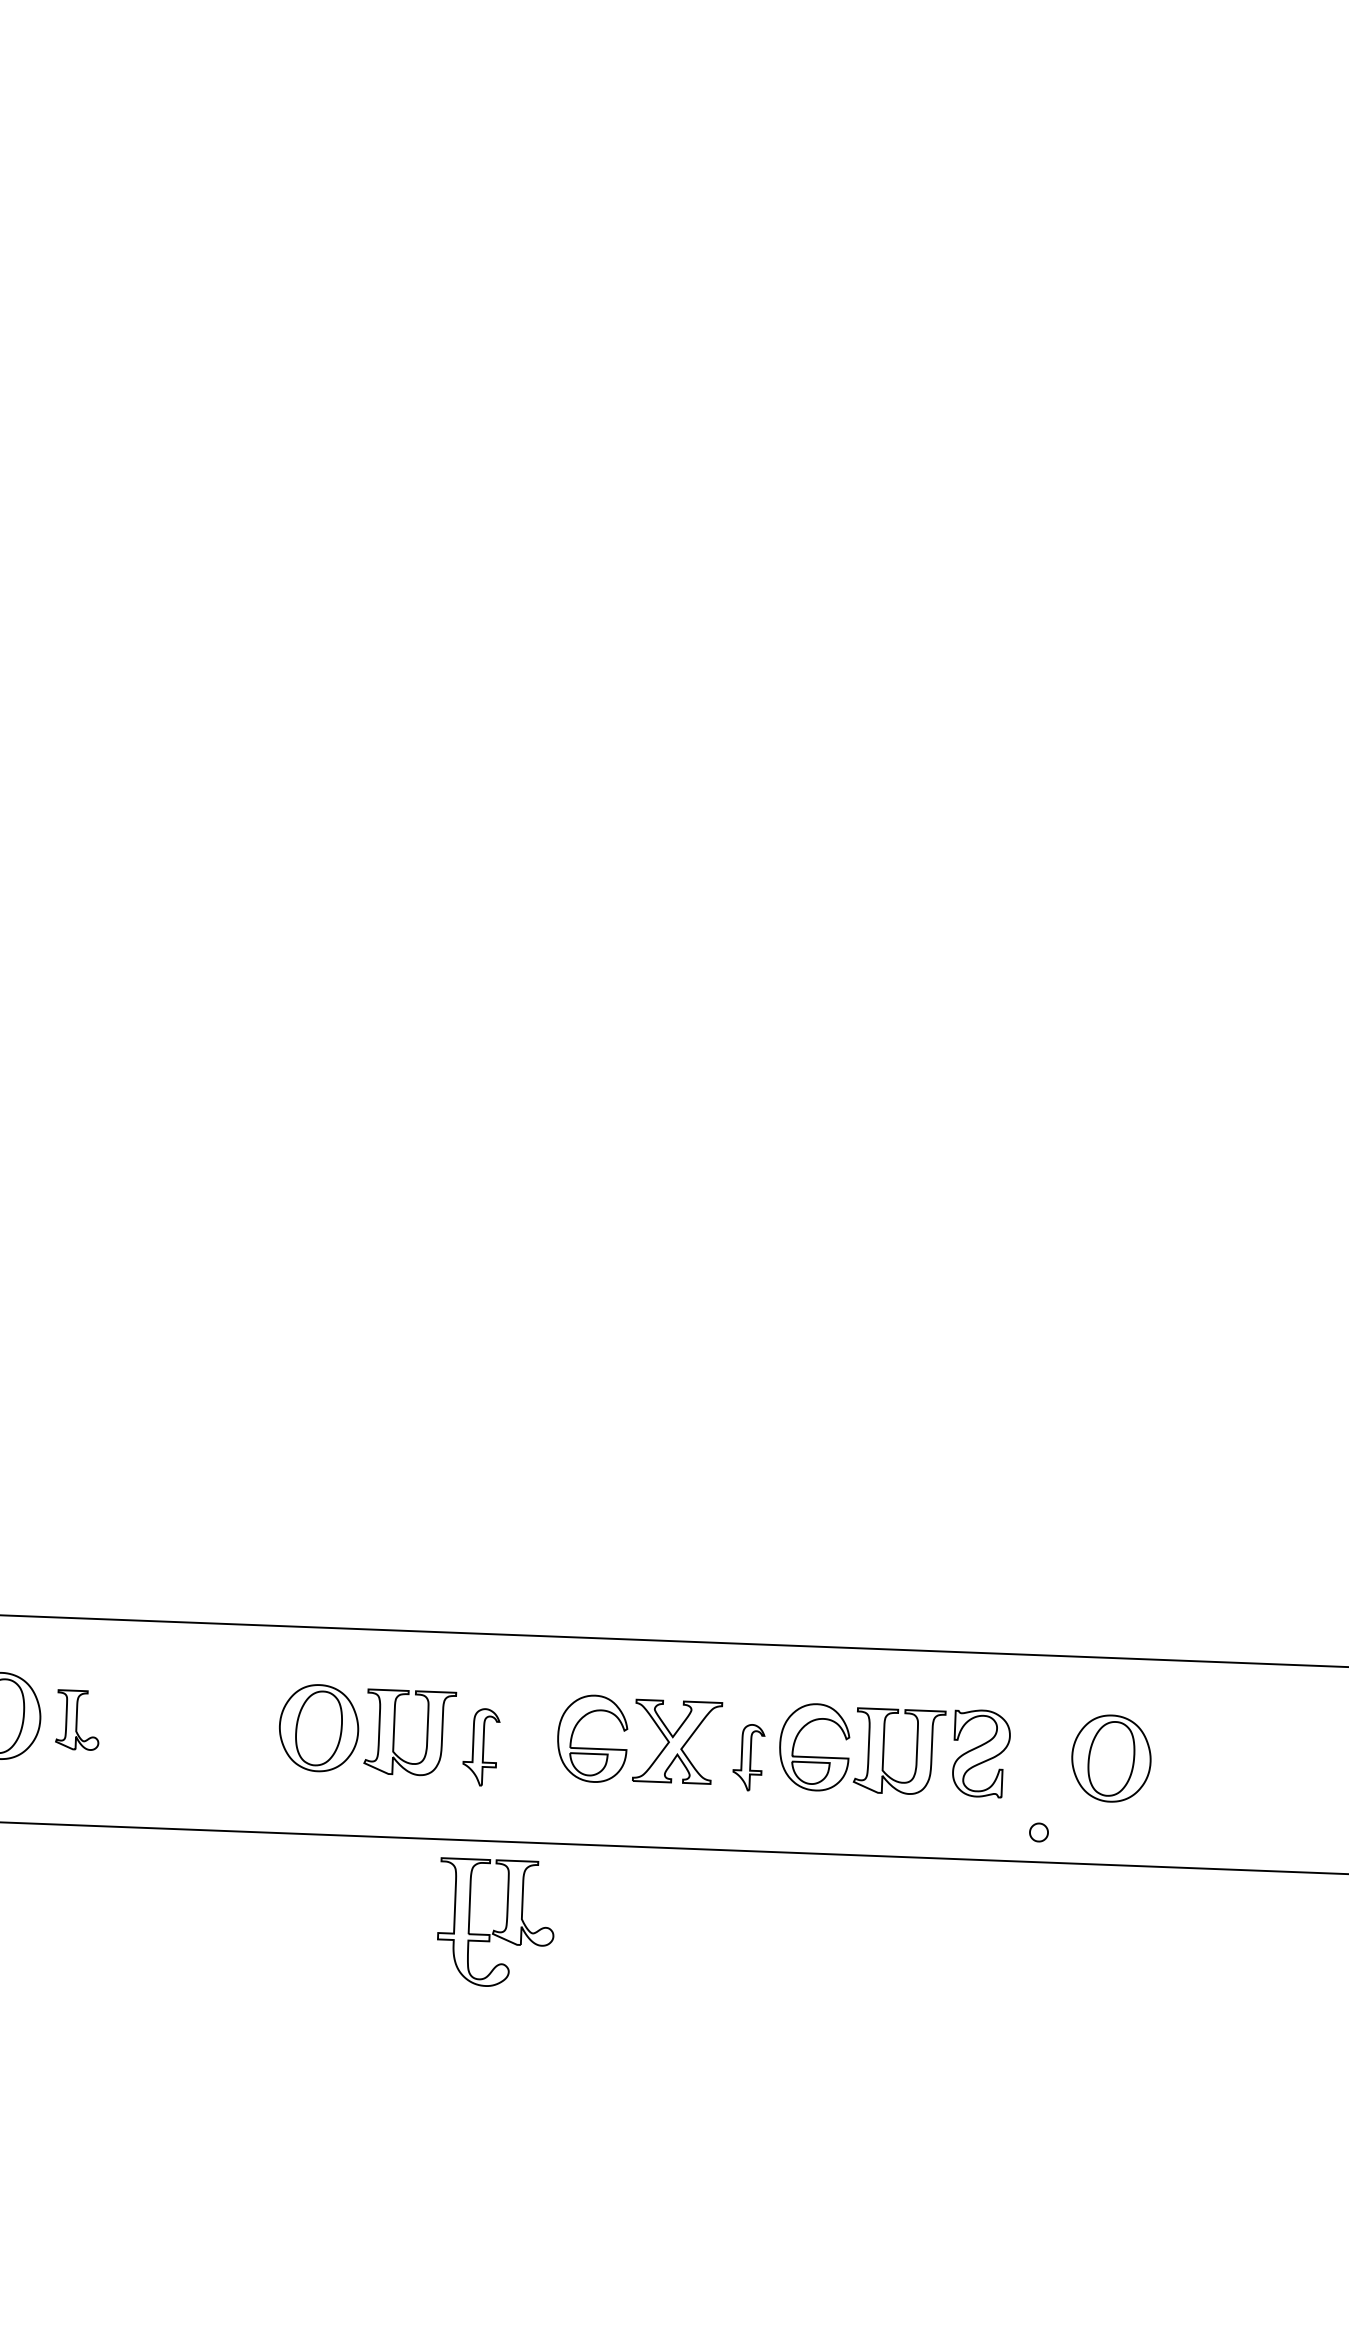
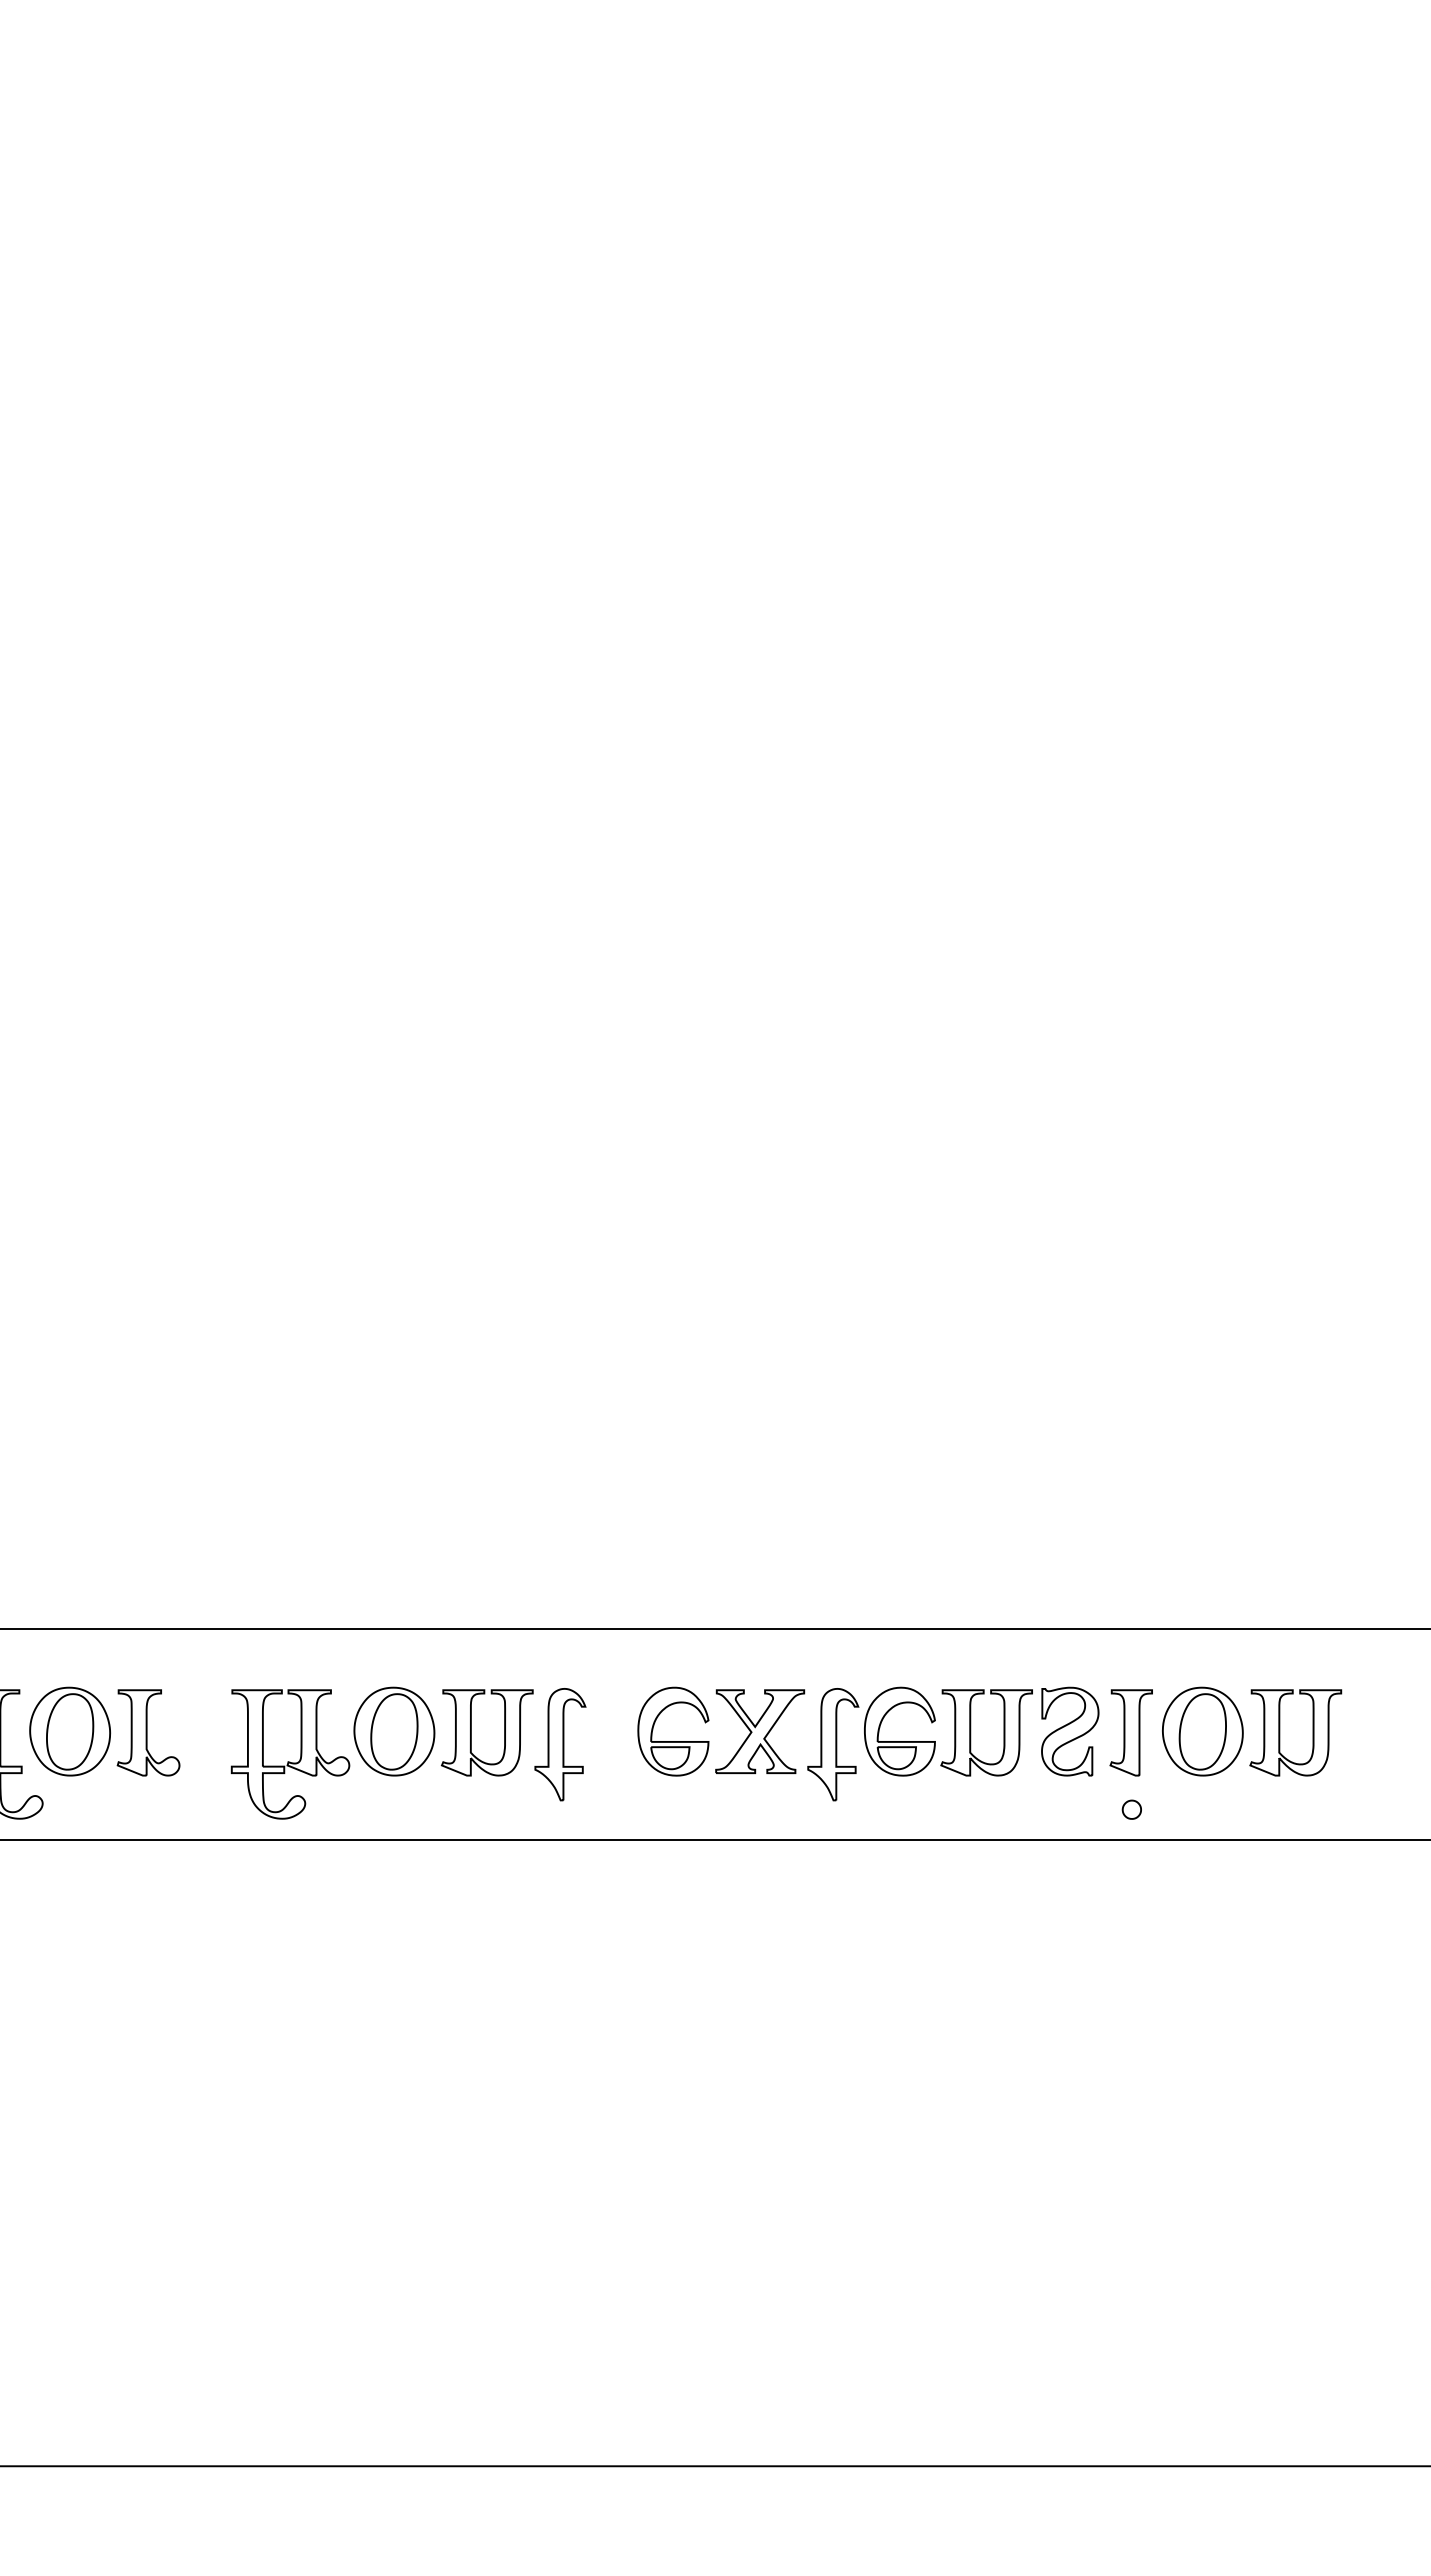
part: (77, 1719) -> (148, 1732), size x1.43
part: (481, 1747) -> (560, 1744), size x1.43
part: (1040, 1756) -> (1130, 1732), added
part: (748, 1757) -> (833, 1744), size x1.67
part: (1187, 1762) -> (1280, 1732), added
part: (495, 1930) -> (290, 1761), moved

